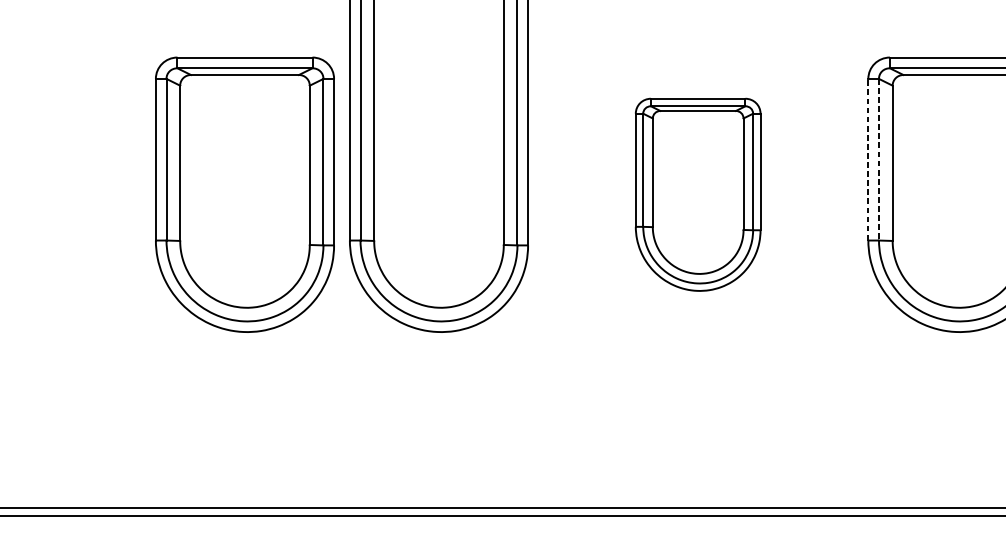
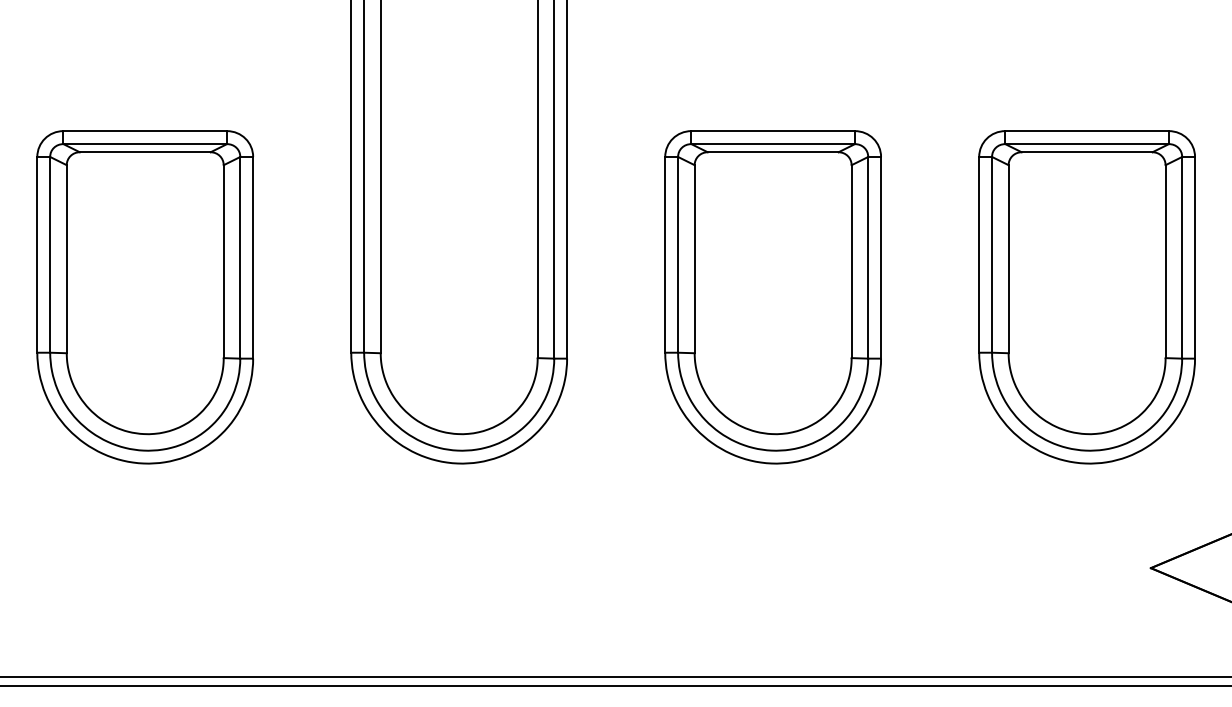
line: (868, 159) -> (979, 254), dashed -> solid
line: (879, 159) -> (992, 254), dashed -> solid
part: (244, 194) -> (144, 297), moved
part: (697, 194) -> (772, 297), size x1.43

